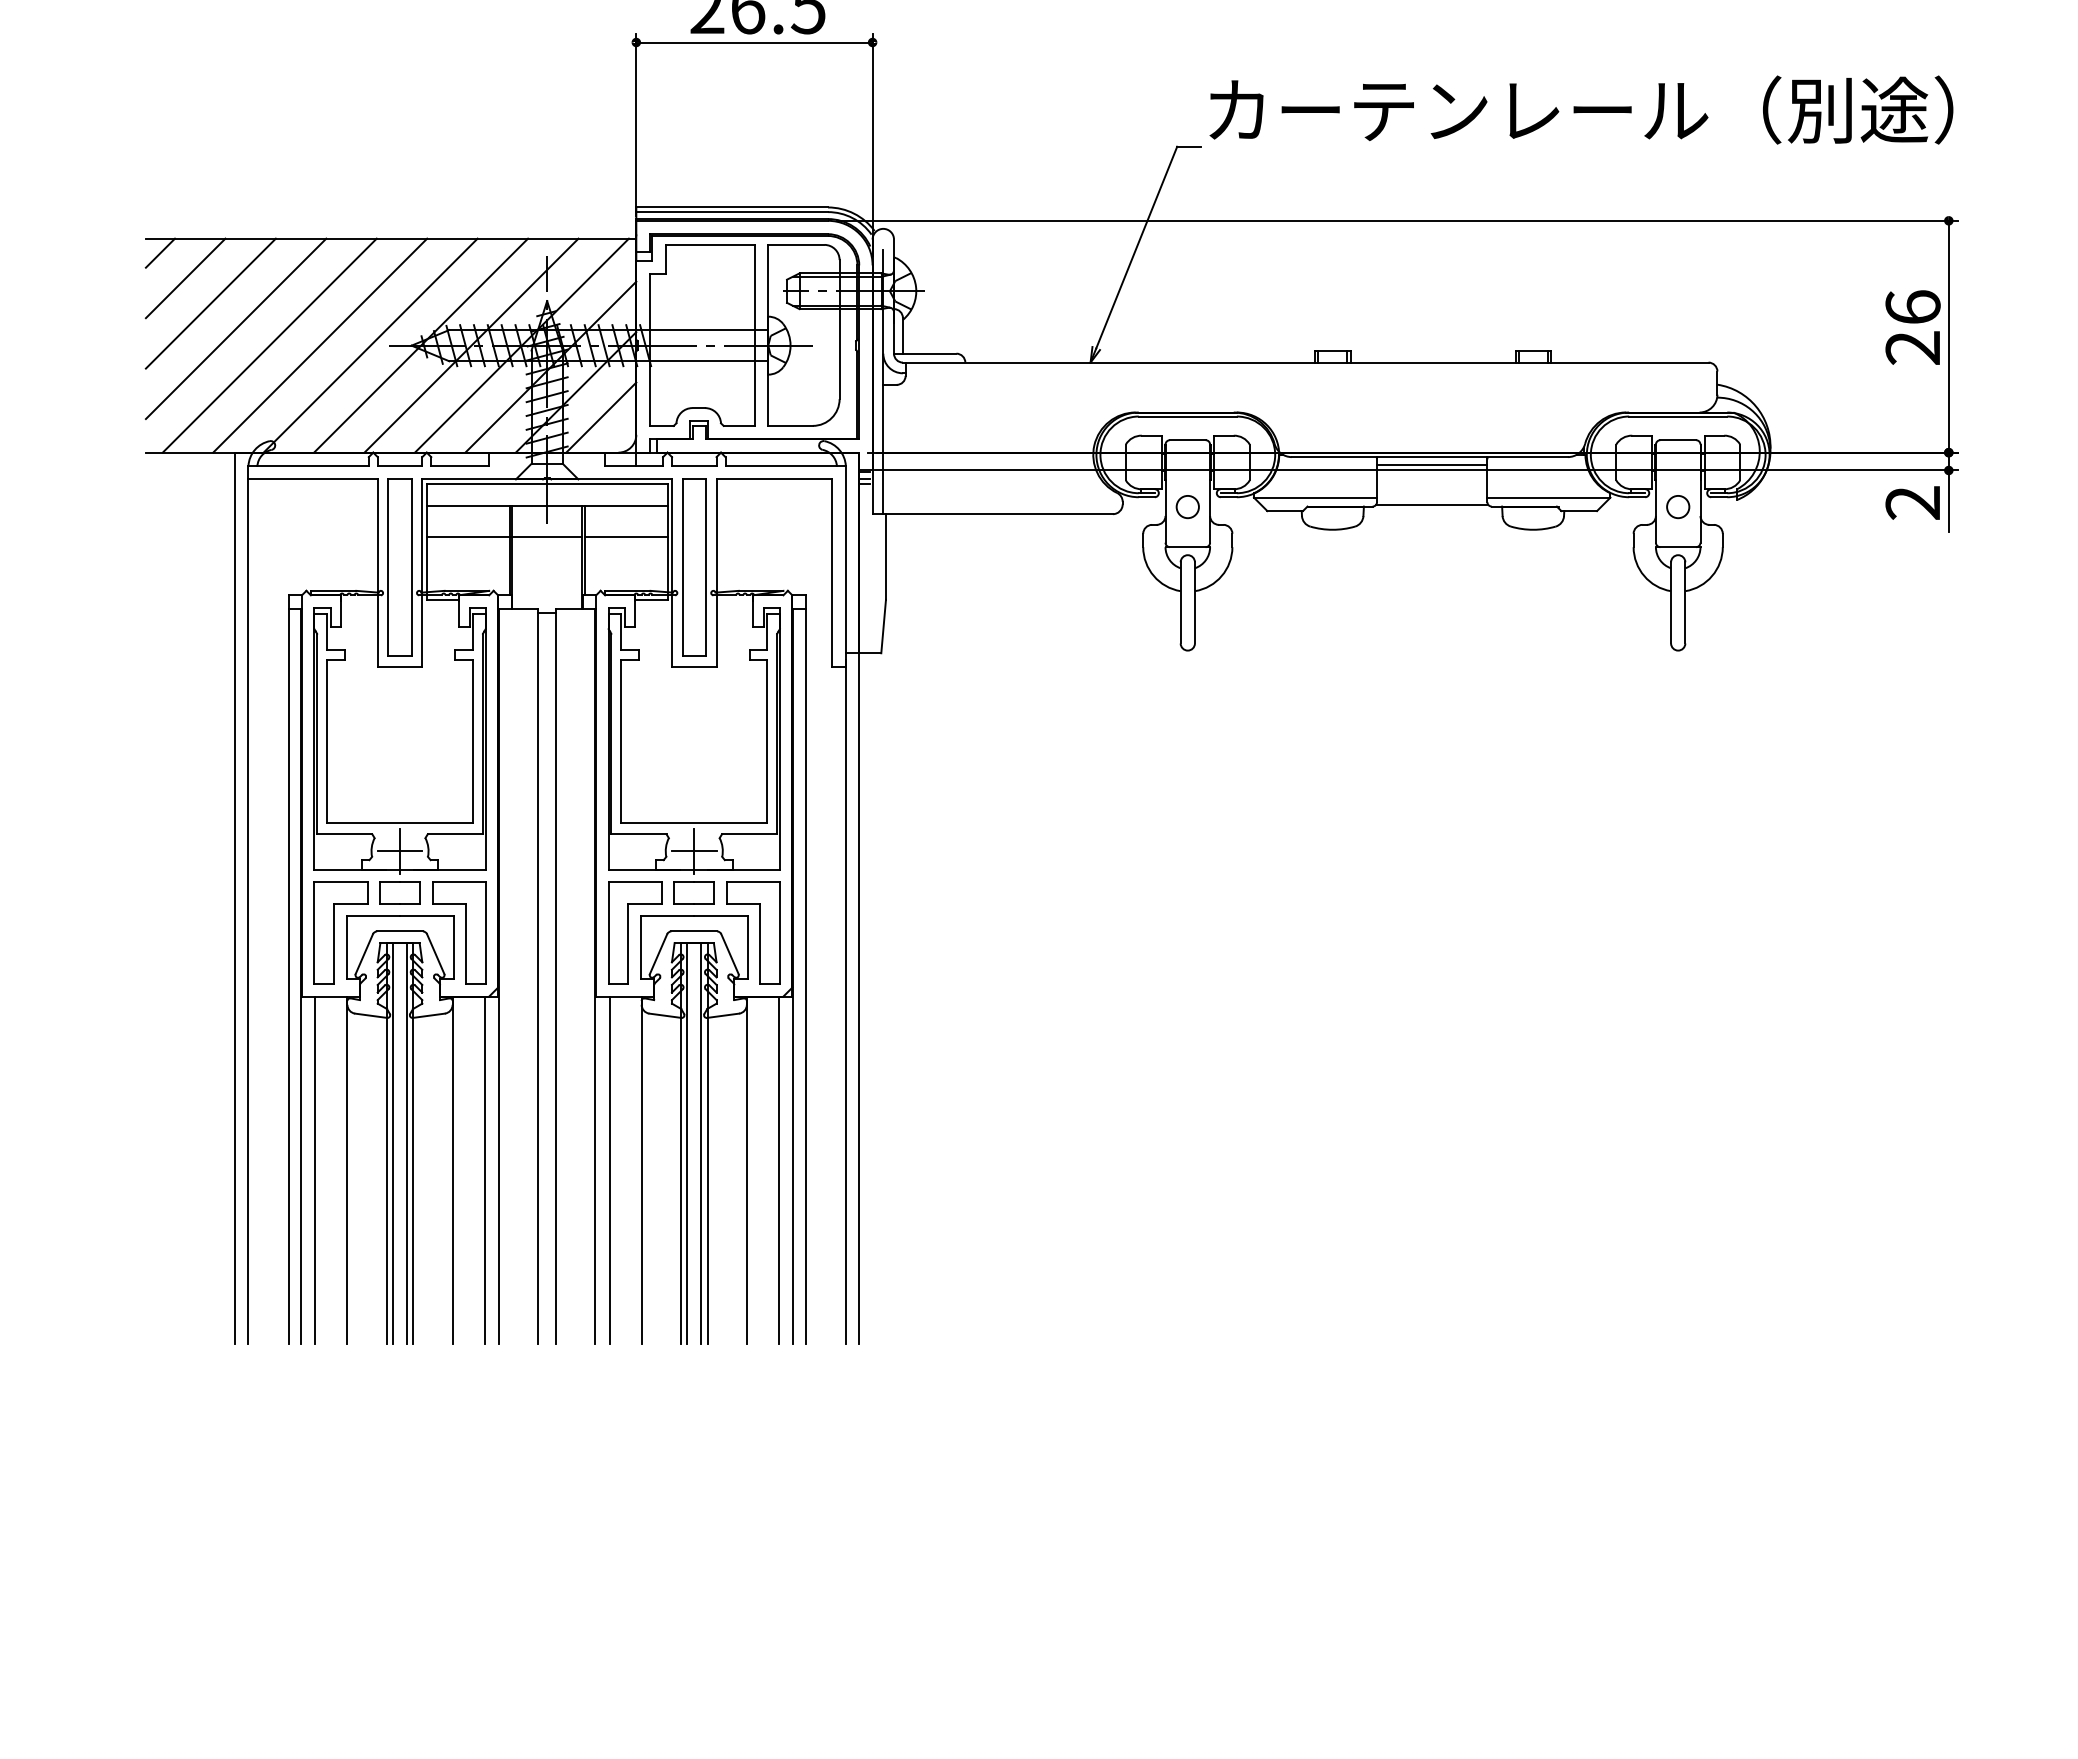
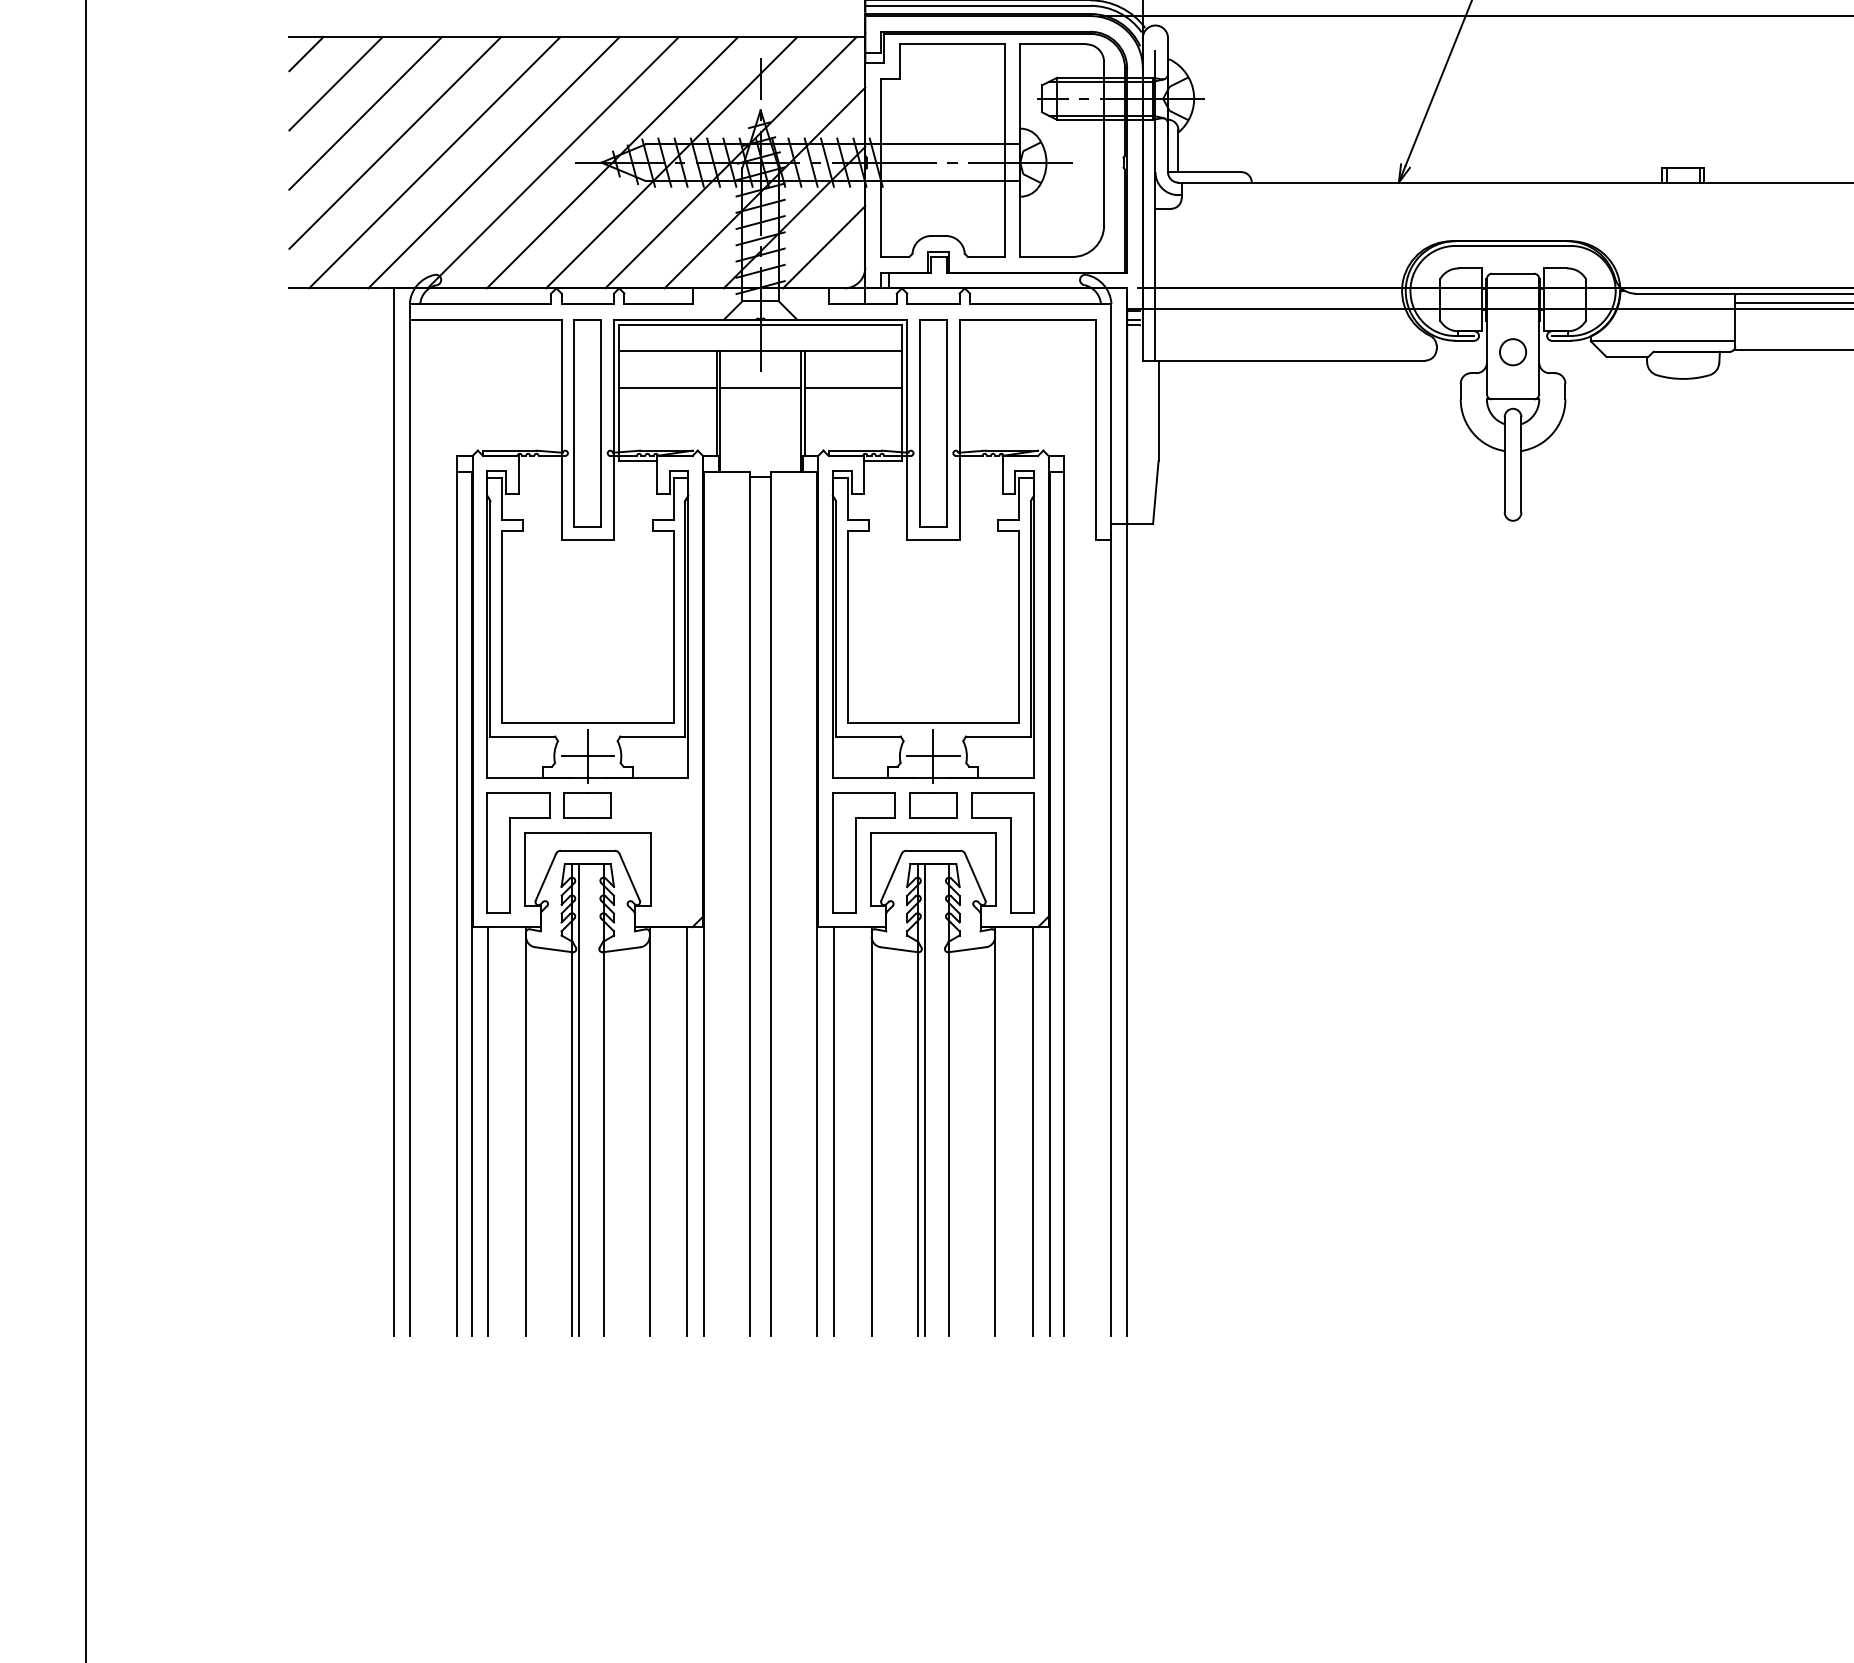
part: (459, 932) -> (657, 851), removed
line: (407, 1143) -> (596, 1099), removed
line: (701, 1143) -> (941, 1099), removed

